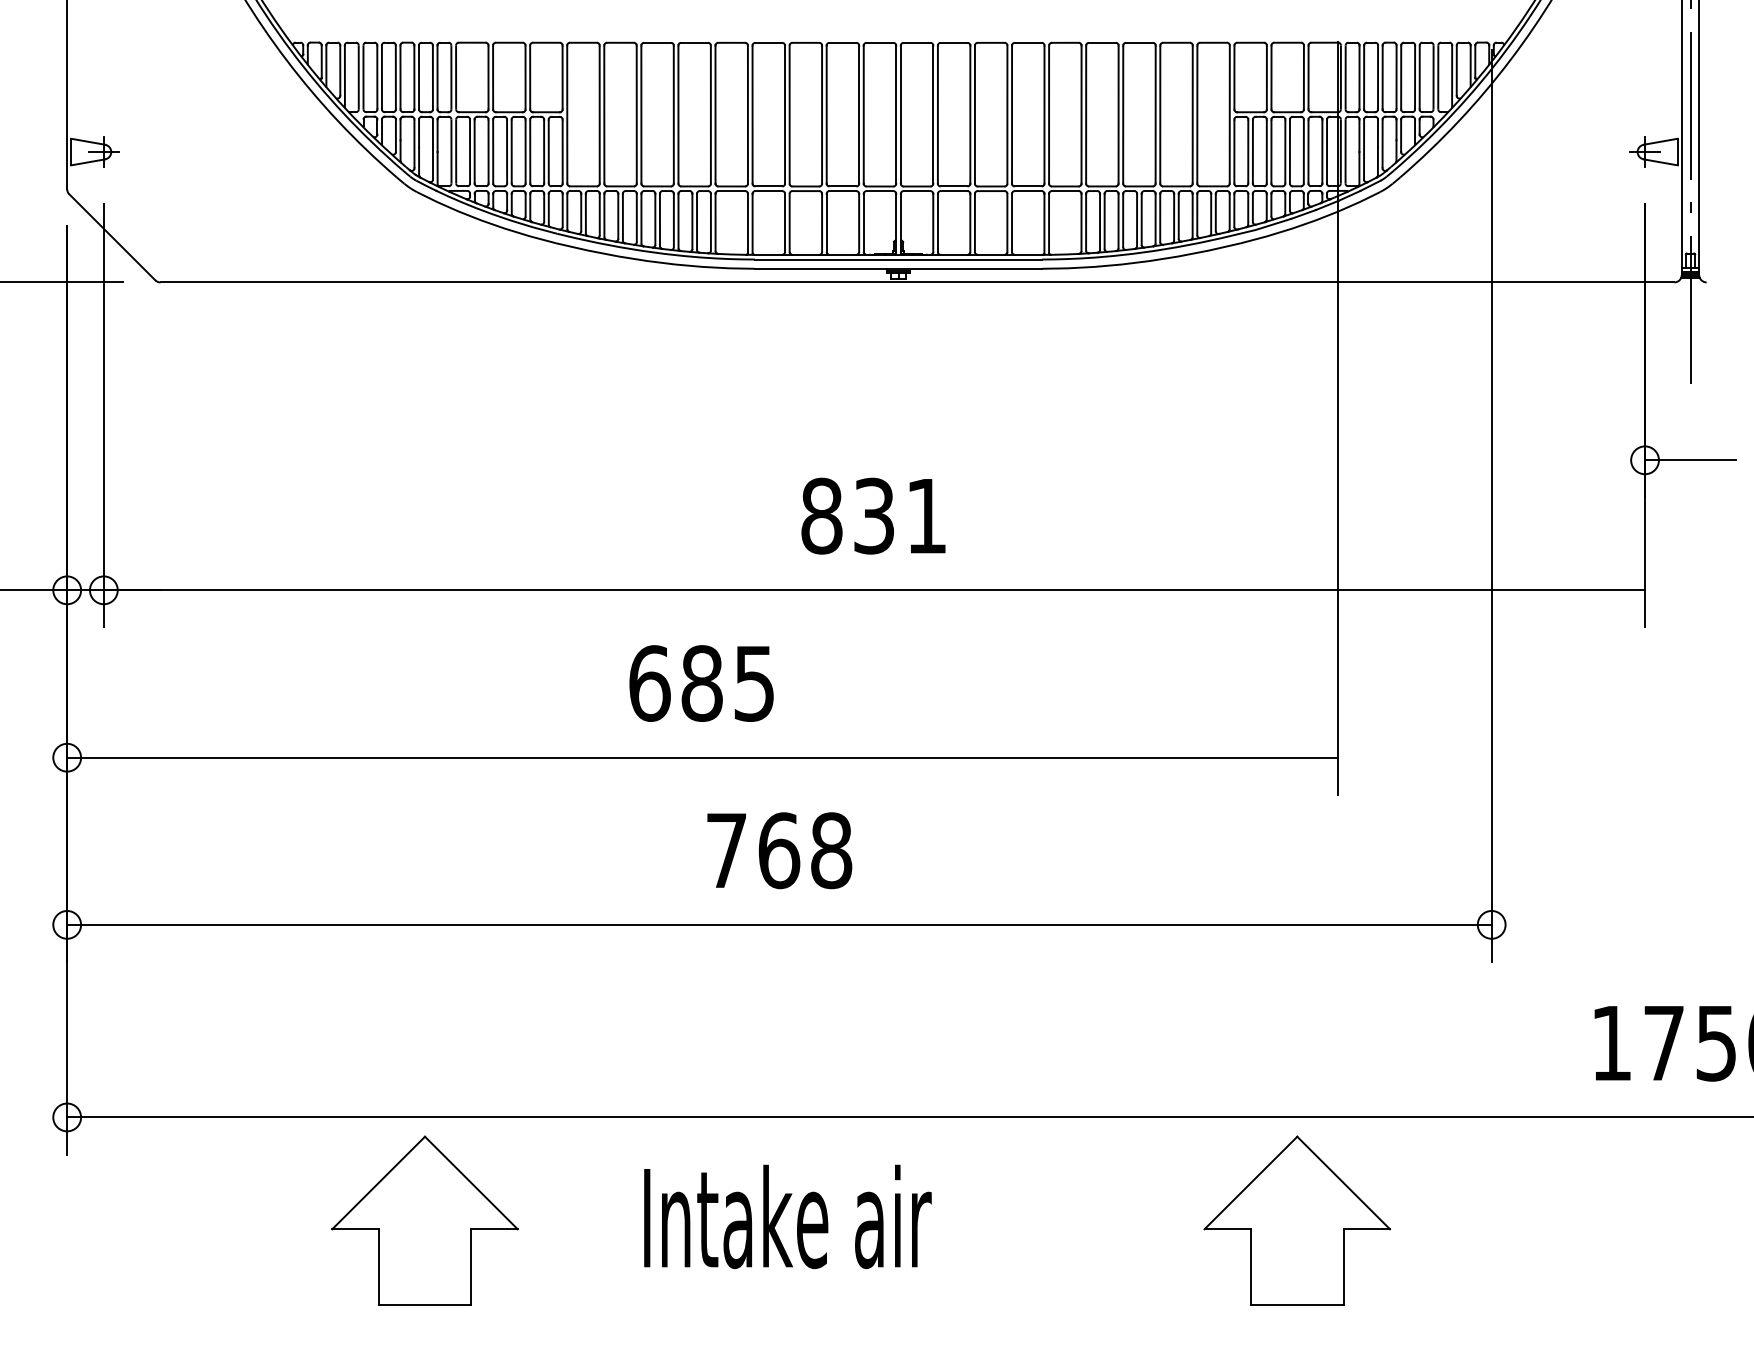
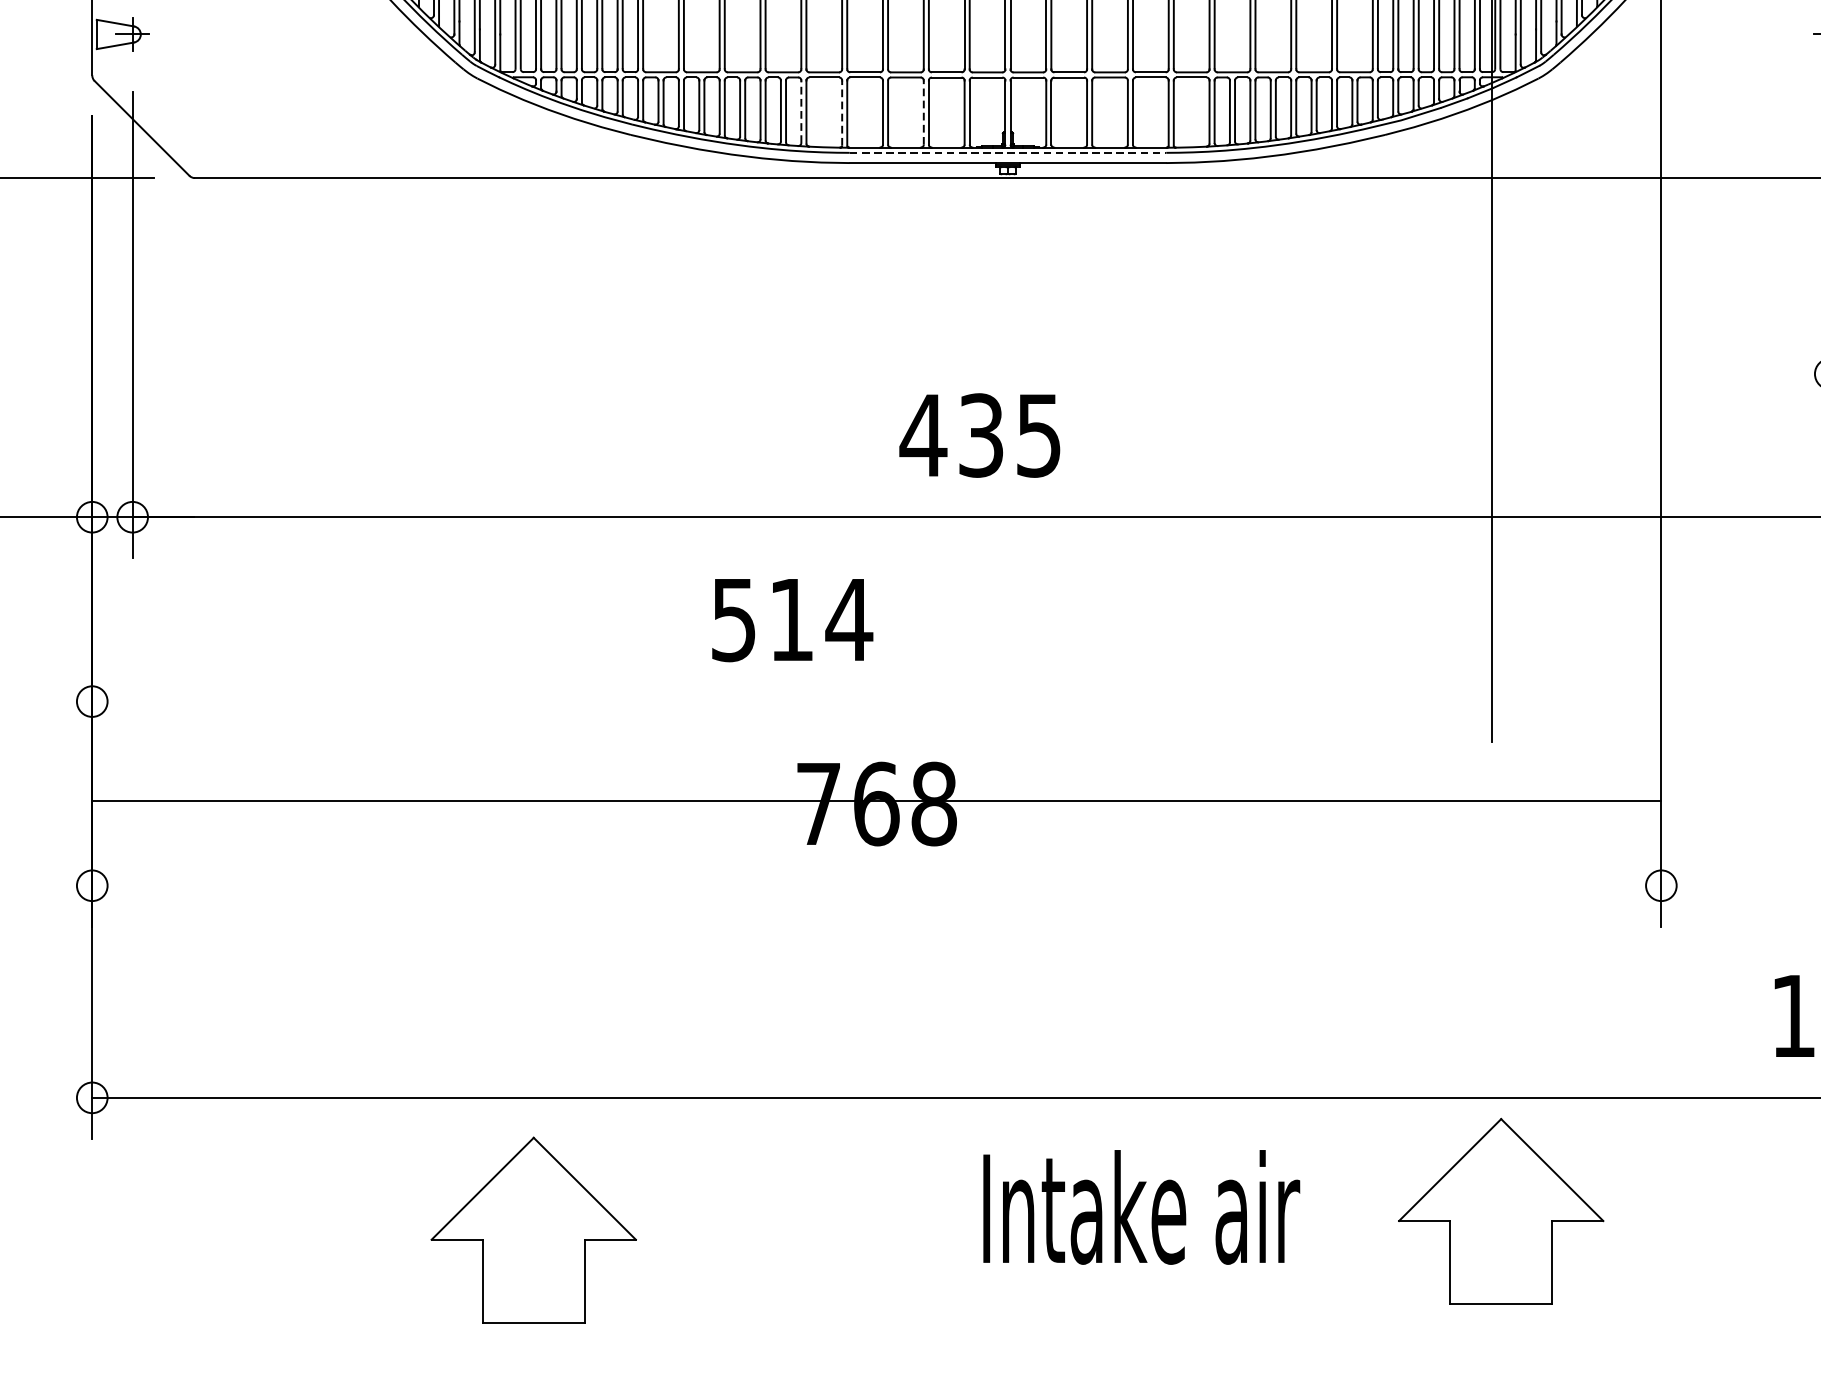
line: (710, 221) -> (800, 110), solid -> dashed
line: (822, 222) -> (924, 112), solid -> dashed
line: (747, 223) -> (841, 113), solid -> dashed
line: (898, 259) -> (1007, 152), solid -> dashed
text: (872, 515) -> (979, 434), 831 -> 435
text: (702, 683) -> (792, 619), 685 -> 514
line: (702, 757) -> (792, 701), removed
line: (779, 924) -> (876, 800), moved
text: (787, 1216) -> (1141, 1206), moved
part: (424, 1220) -> (533, 1230), moved
part: (1297, 1220) -> (1501, 1211), moved

